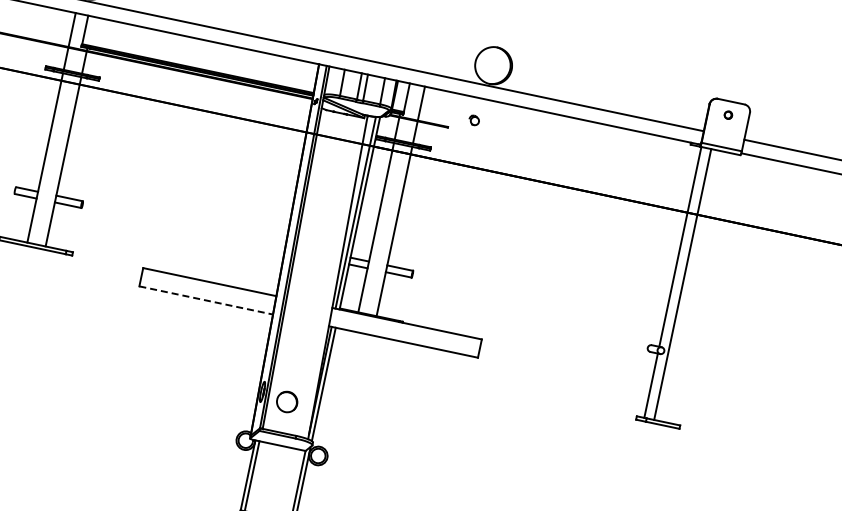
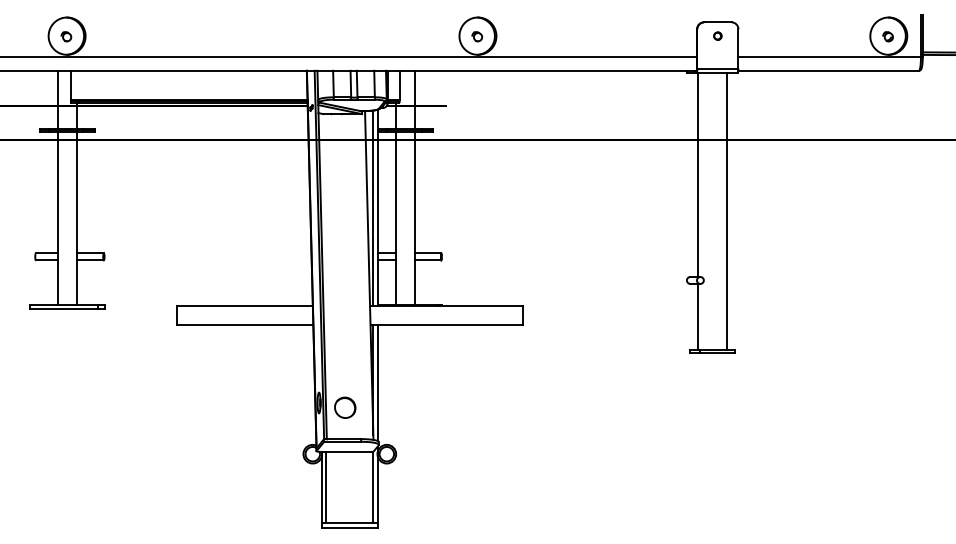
part: (474, 120) -> (477, 36), moved
line: (683, 283) -> (727, 210), moved
line: (206, 300) -> (245, 325), dashed -> solid

